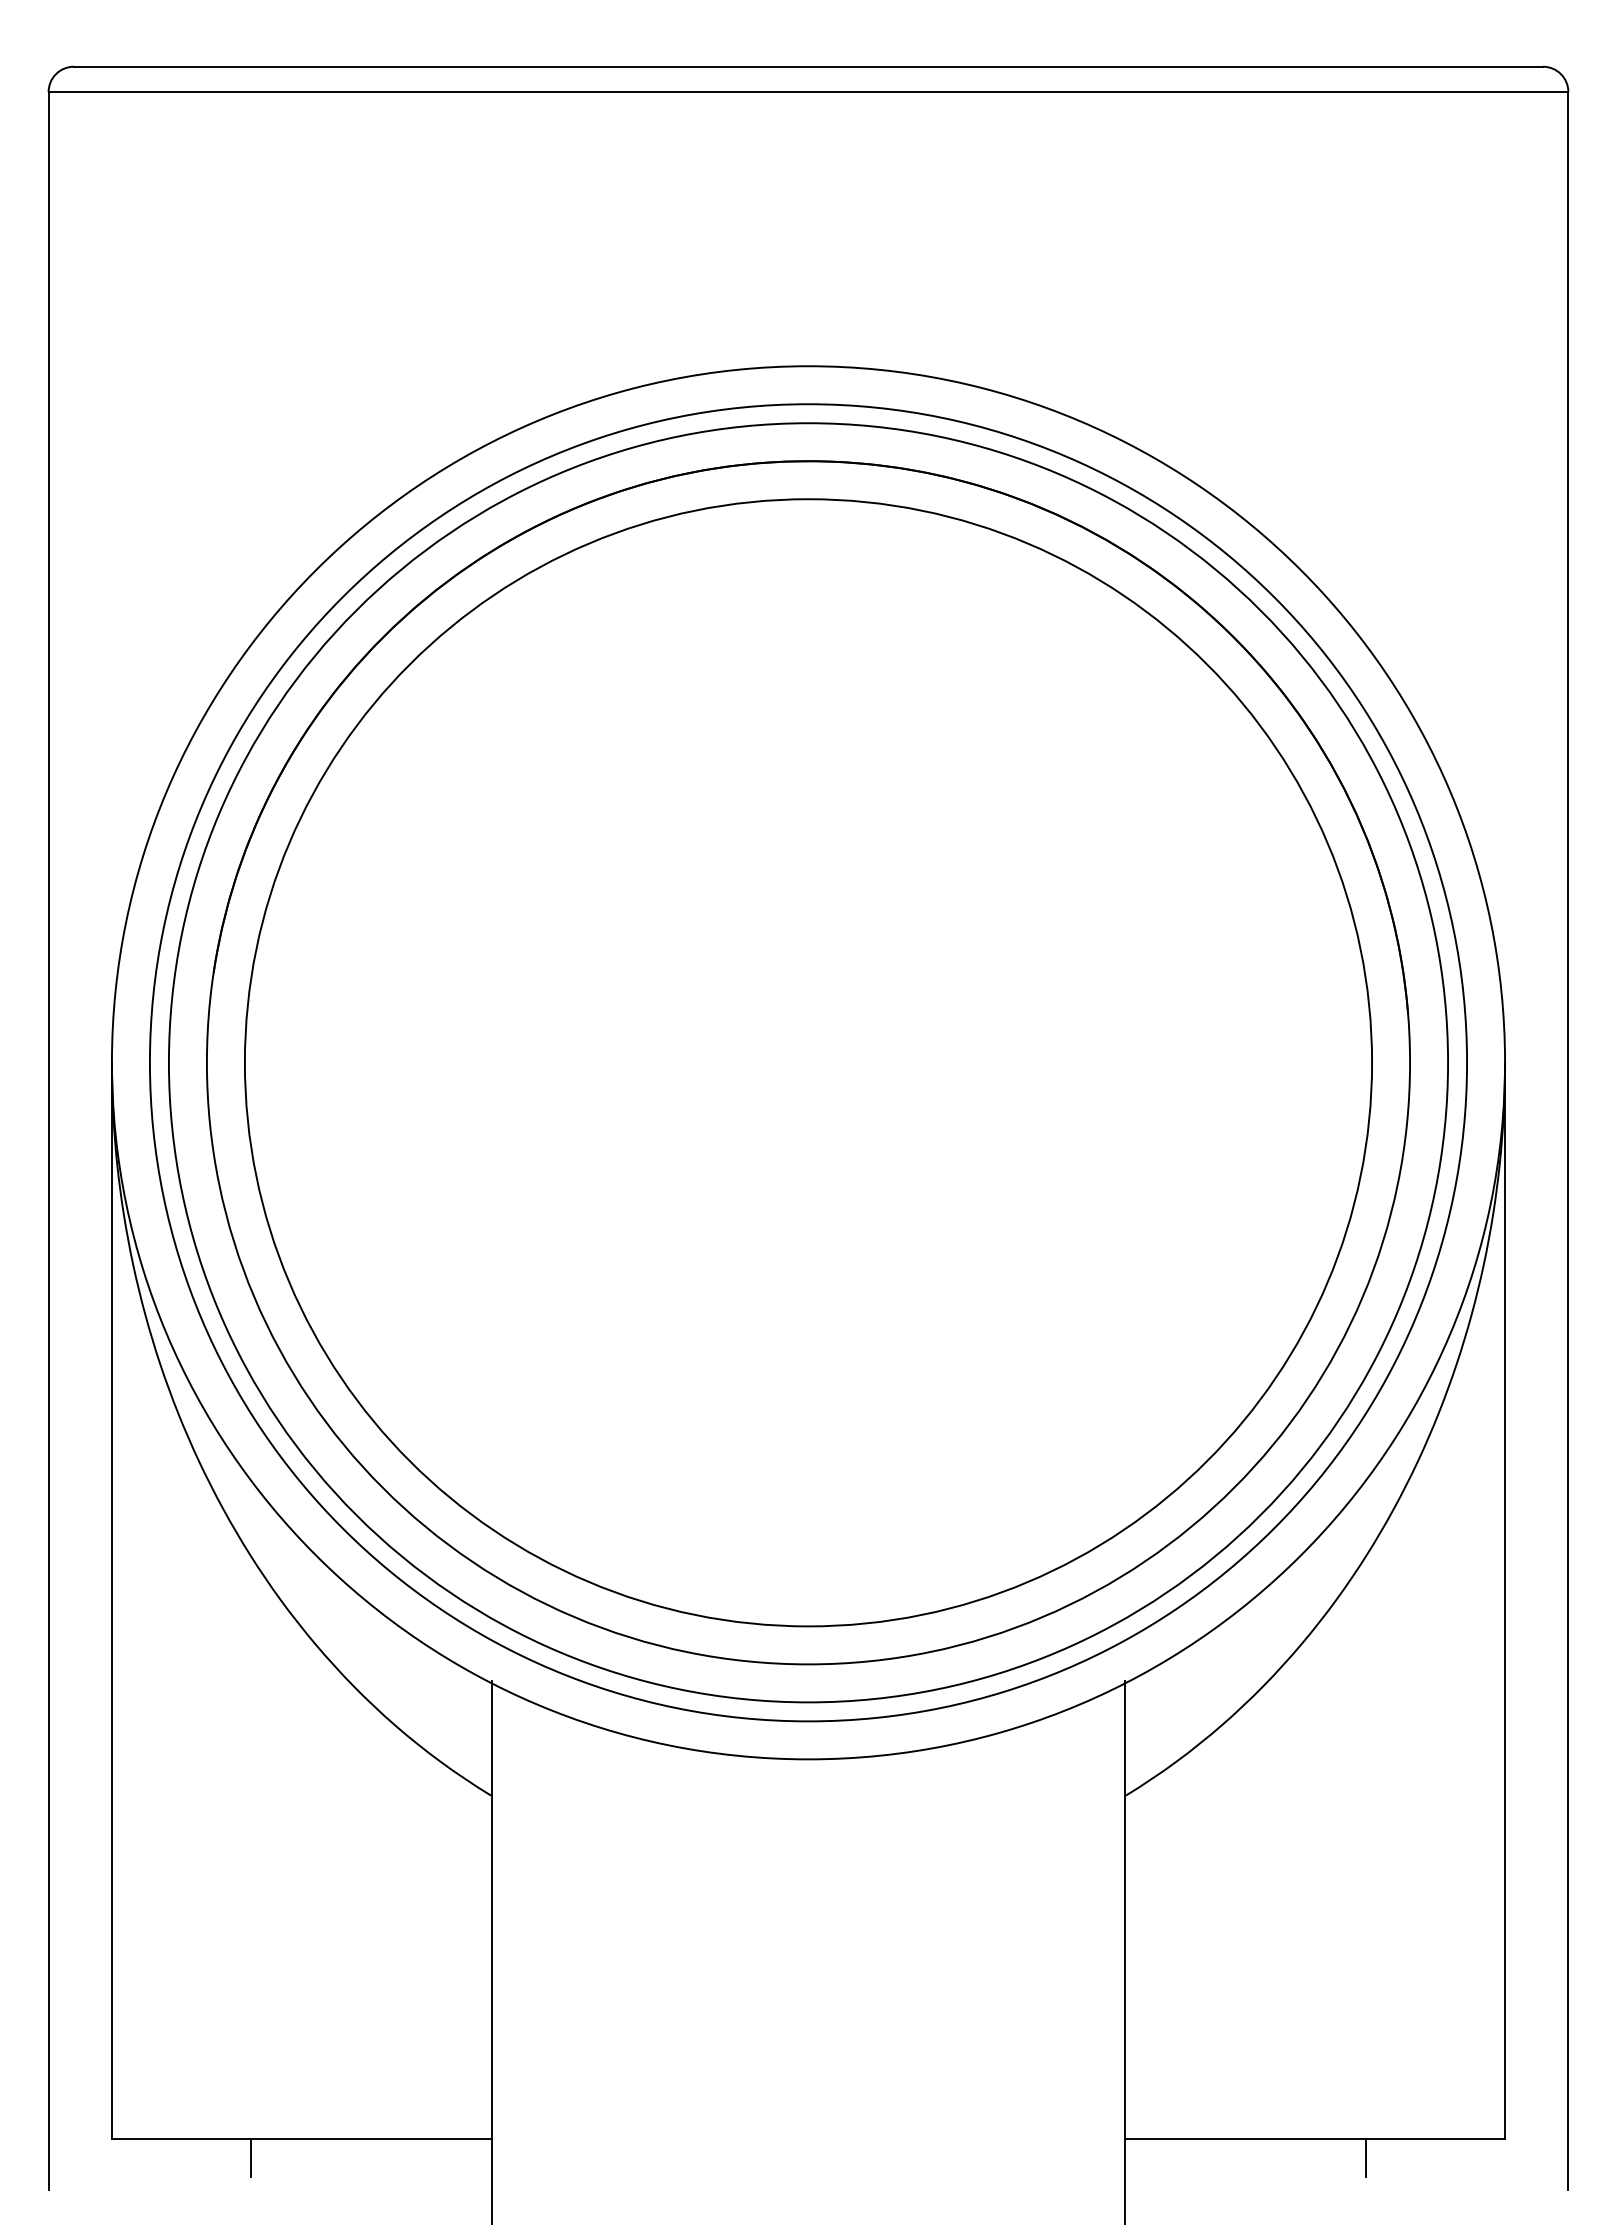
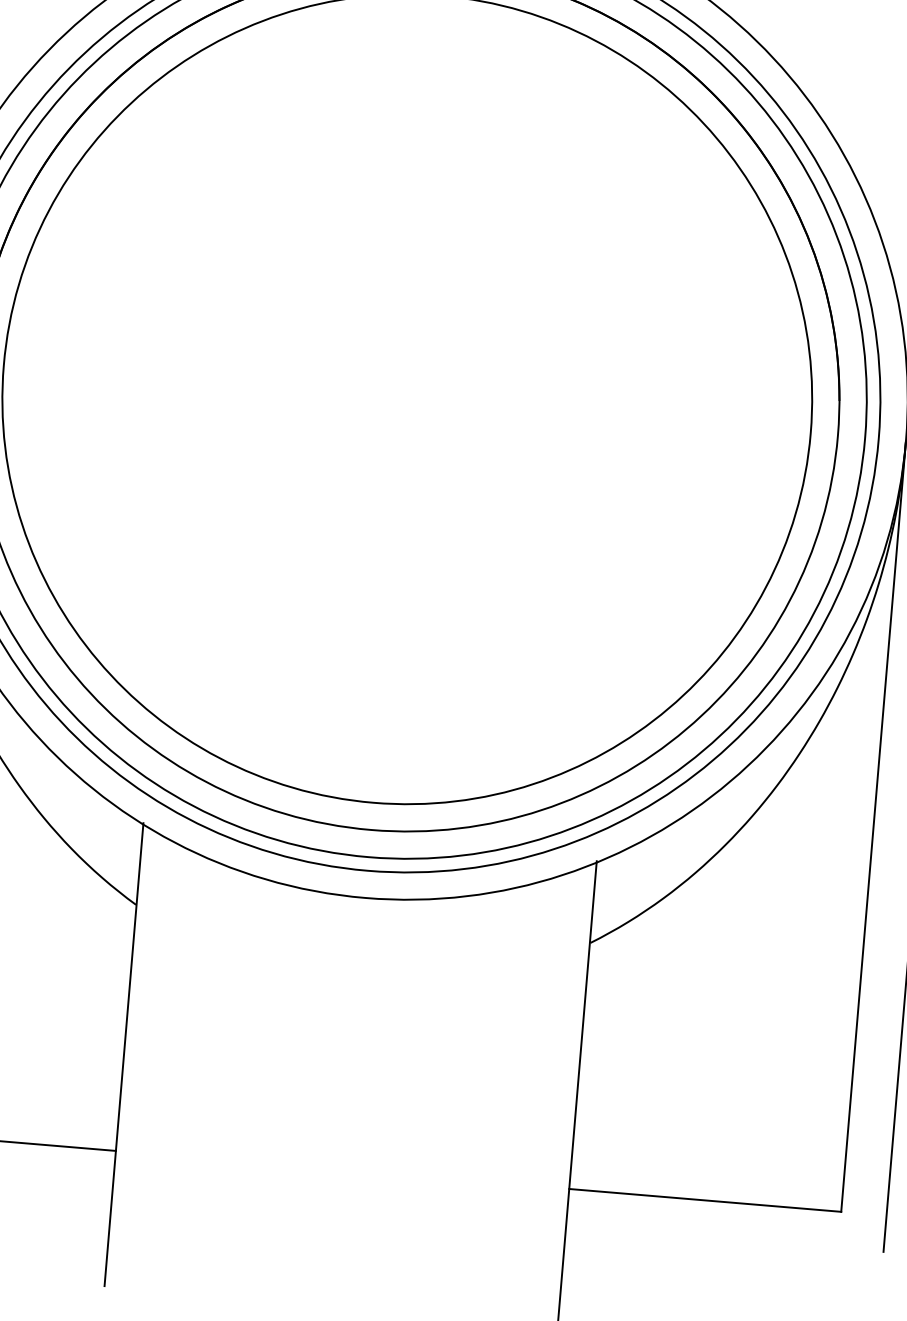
line: (1365, 2158) -> (740, 1217), removed

